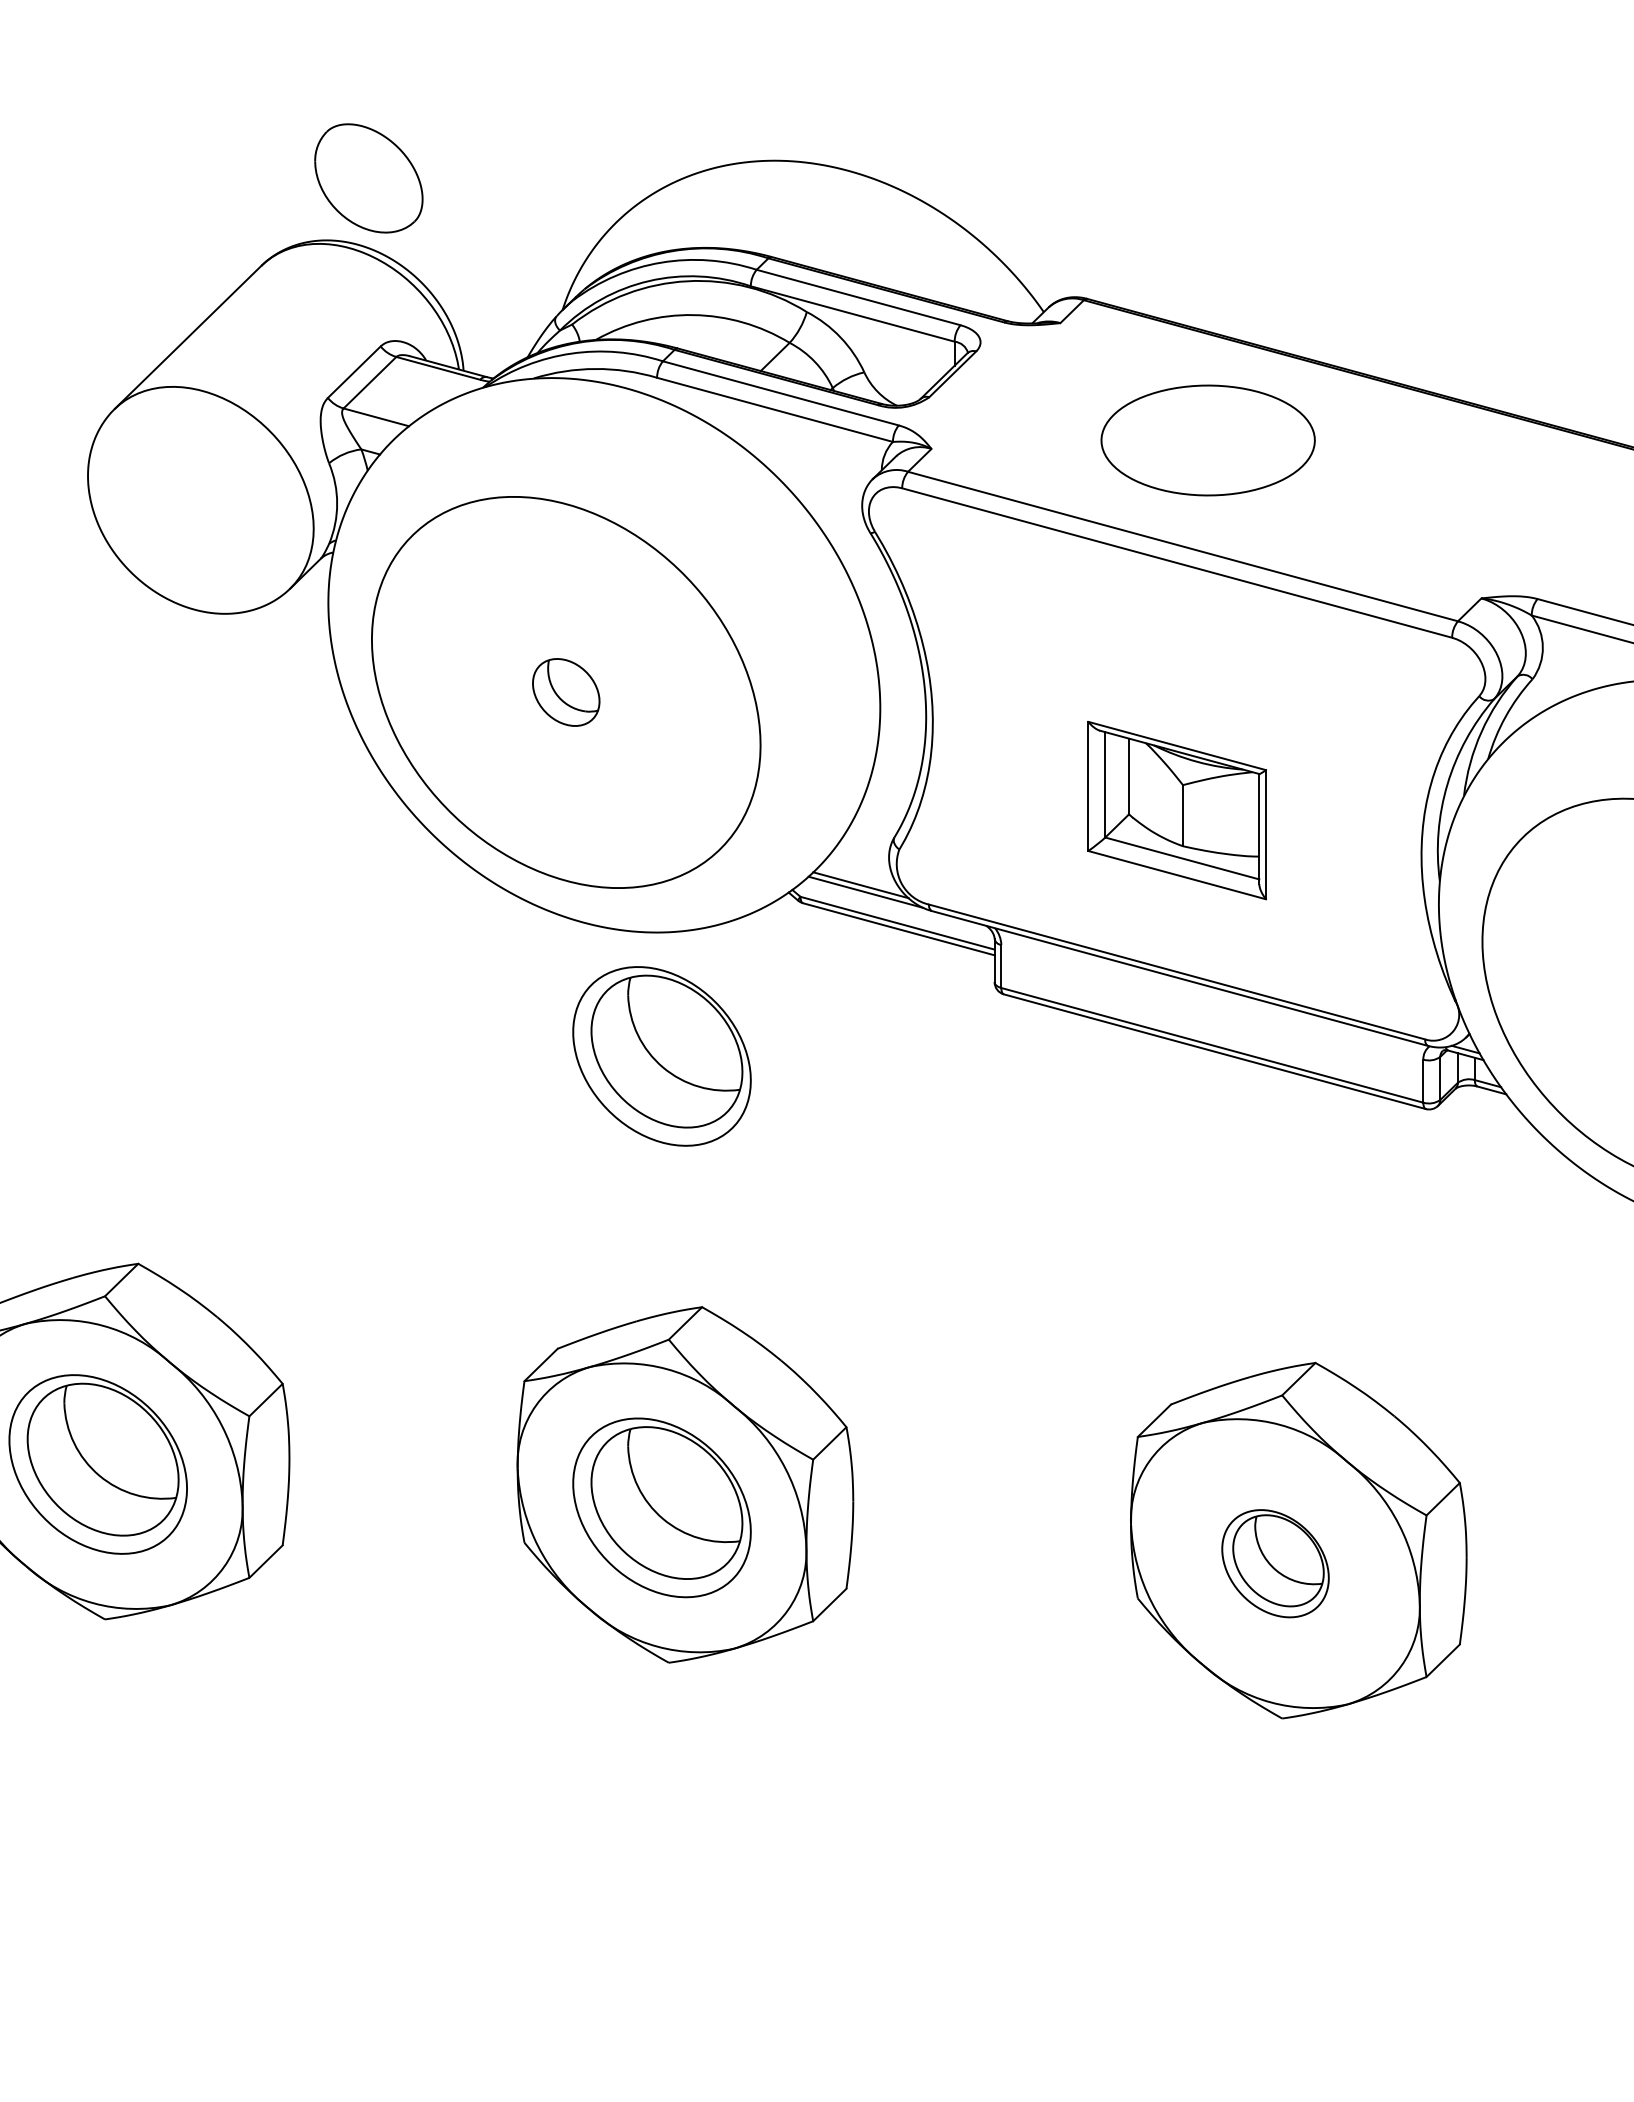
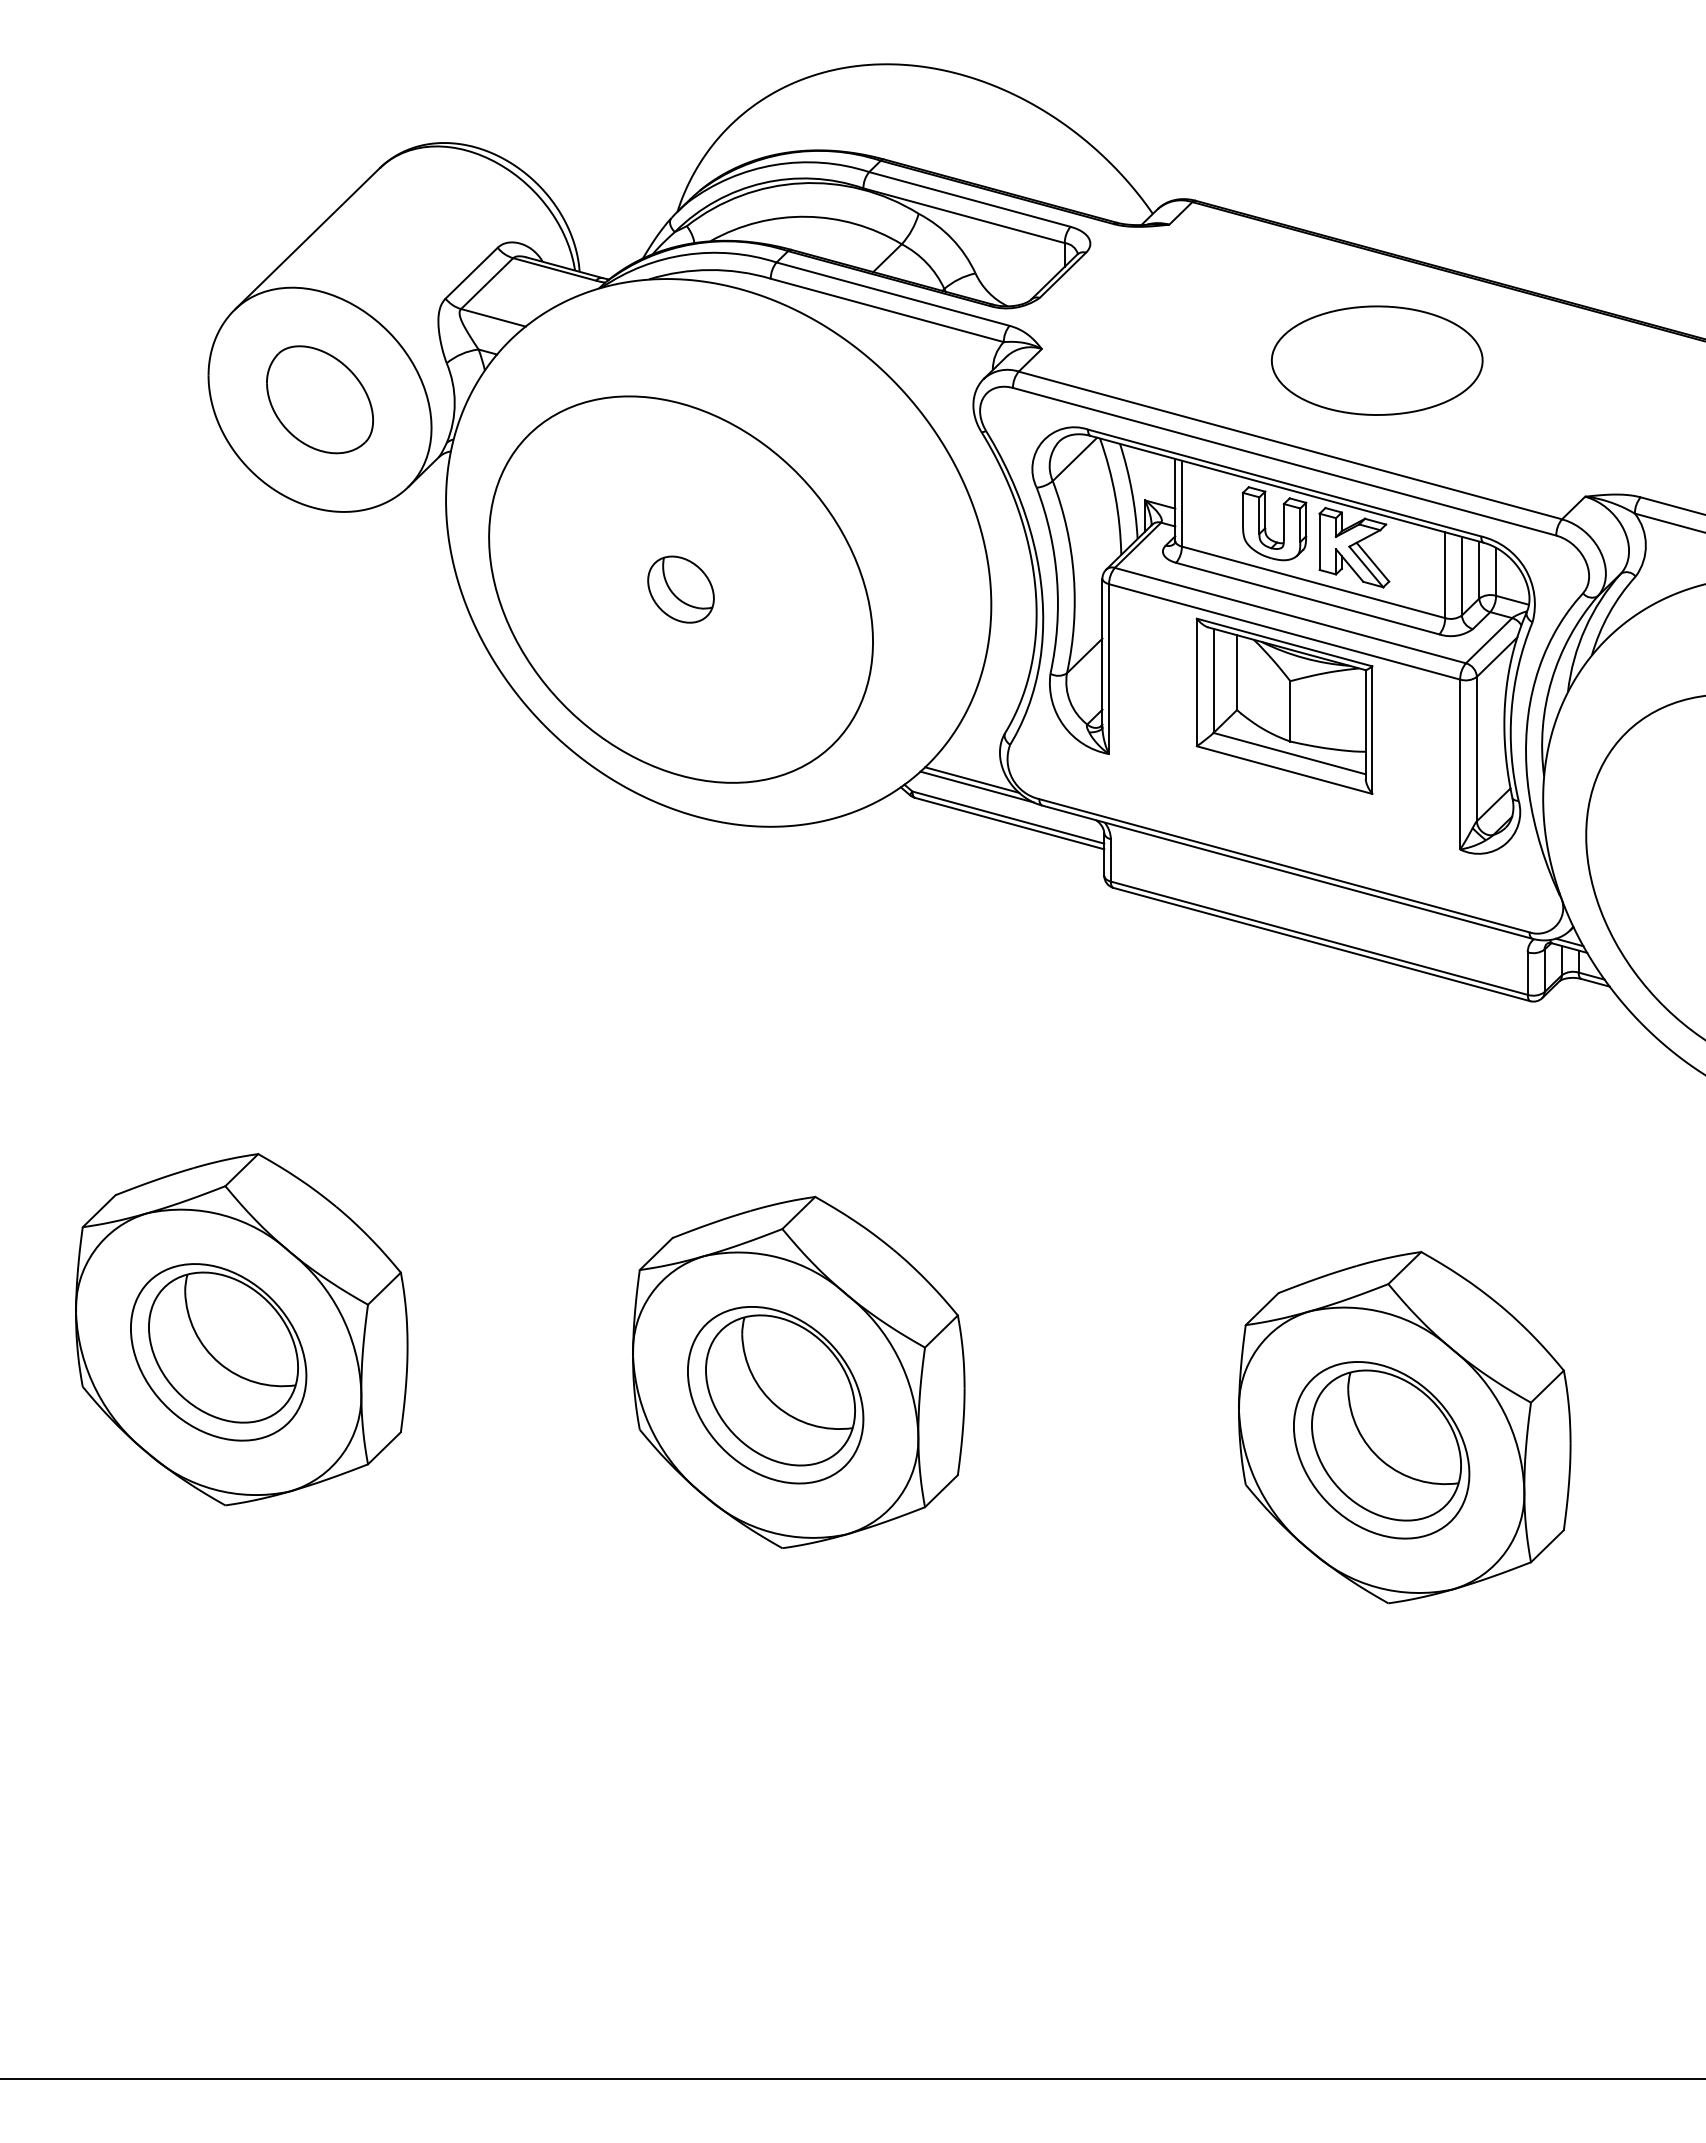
part: (368, 178) -> (319, 399), moved
part: (1208, 440) -> (1377, 360), moved
part: (1178, 736) -> (1285, 633), added
part: (661, 1056) -> (775, 949), removed
part: (1275, 1563) -> (1381, 1450), size x1.67

